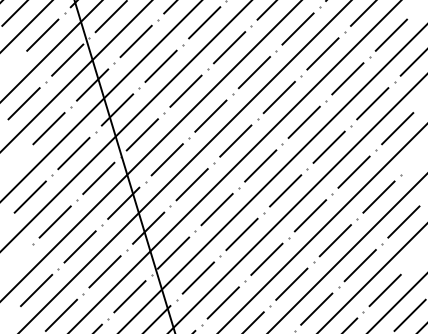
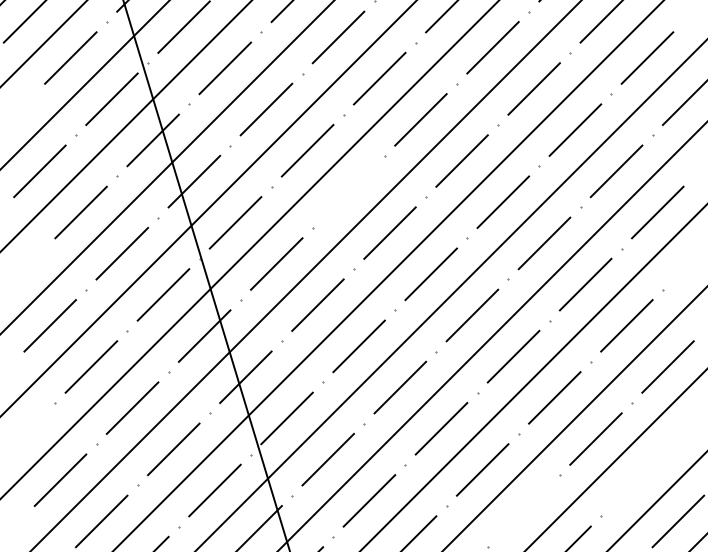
line: (210, 115) -> (348, 190), removed
line: (384, 290) -> (636, 480), removed
line: (316, 308) -> (523, 510), removed

